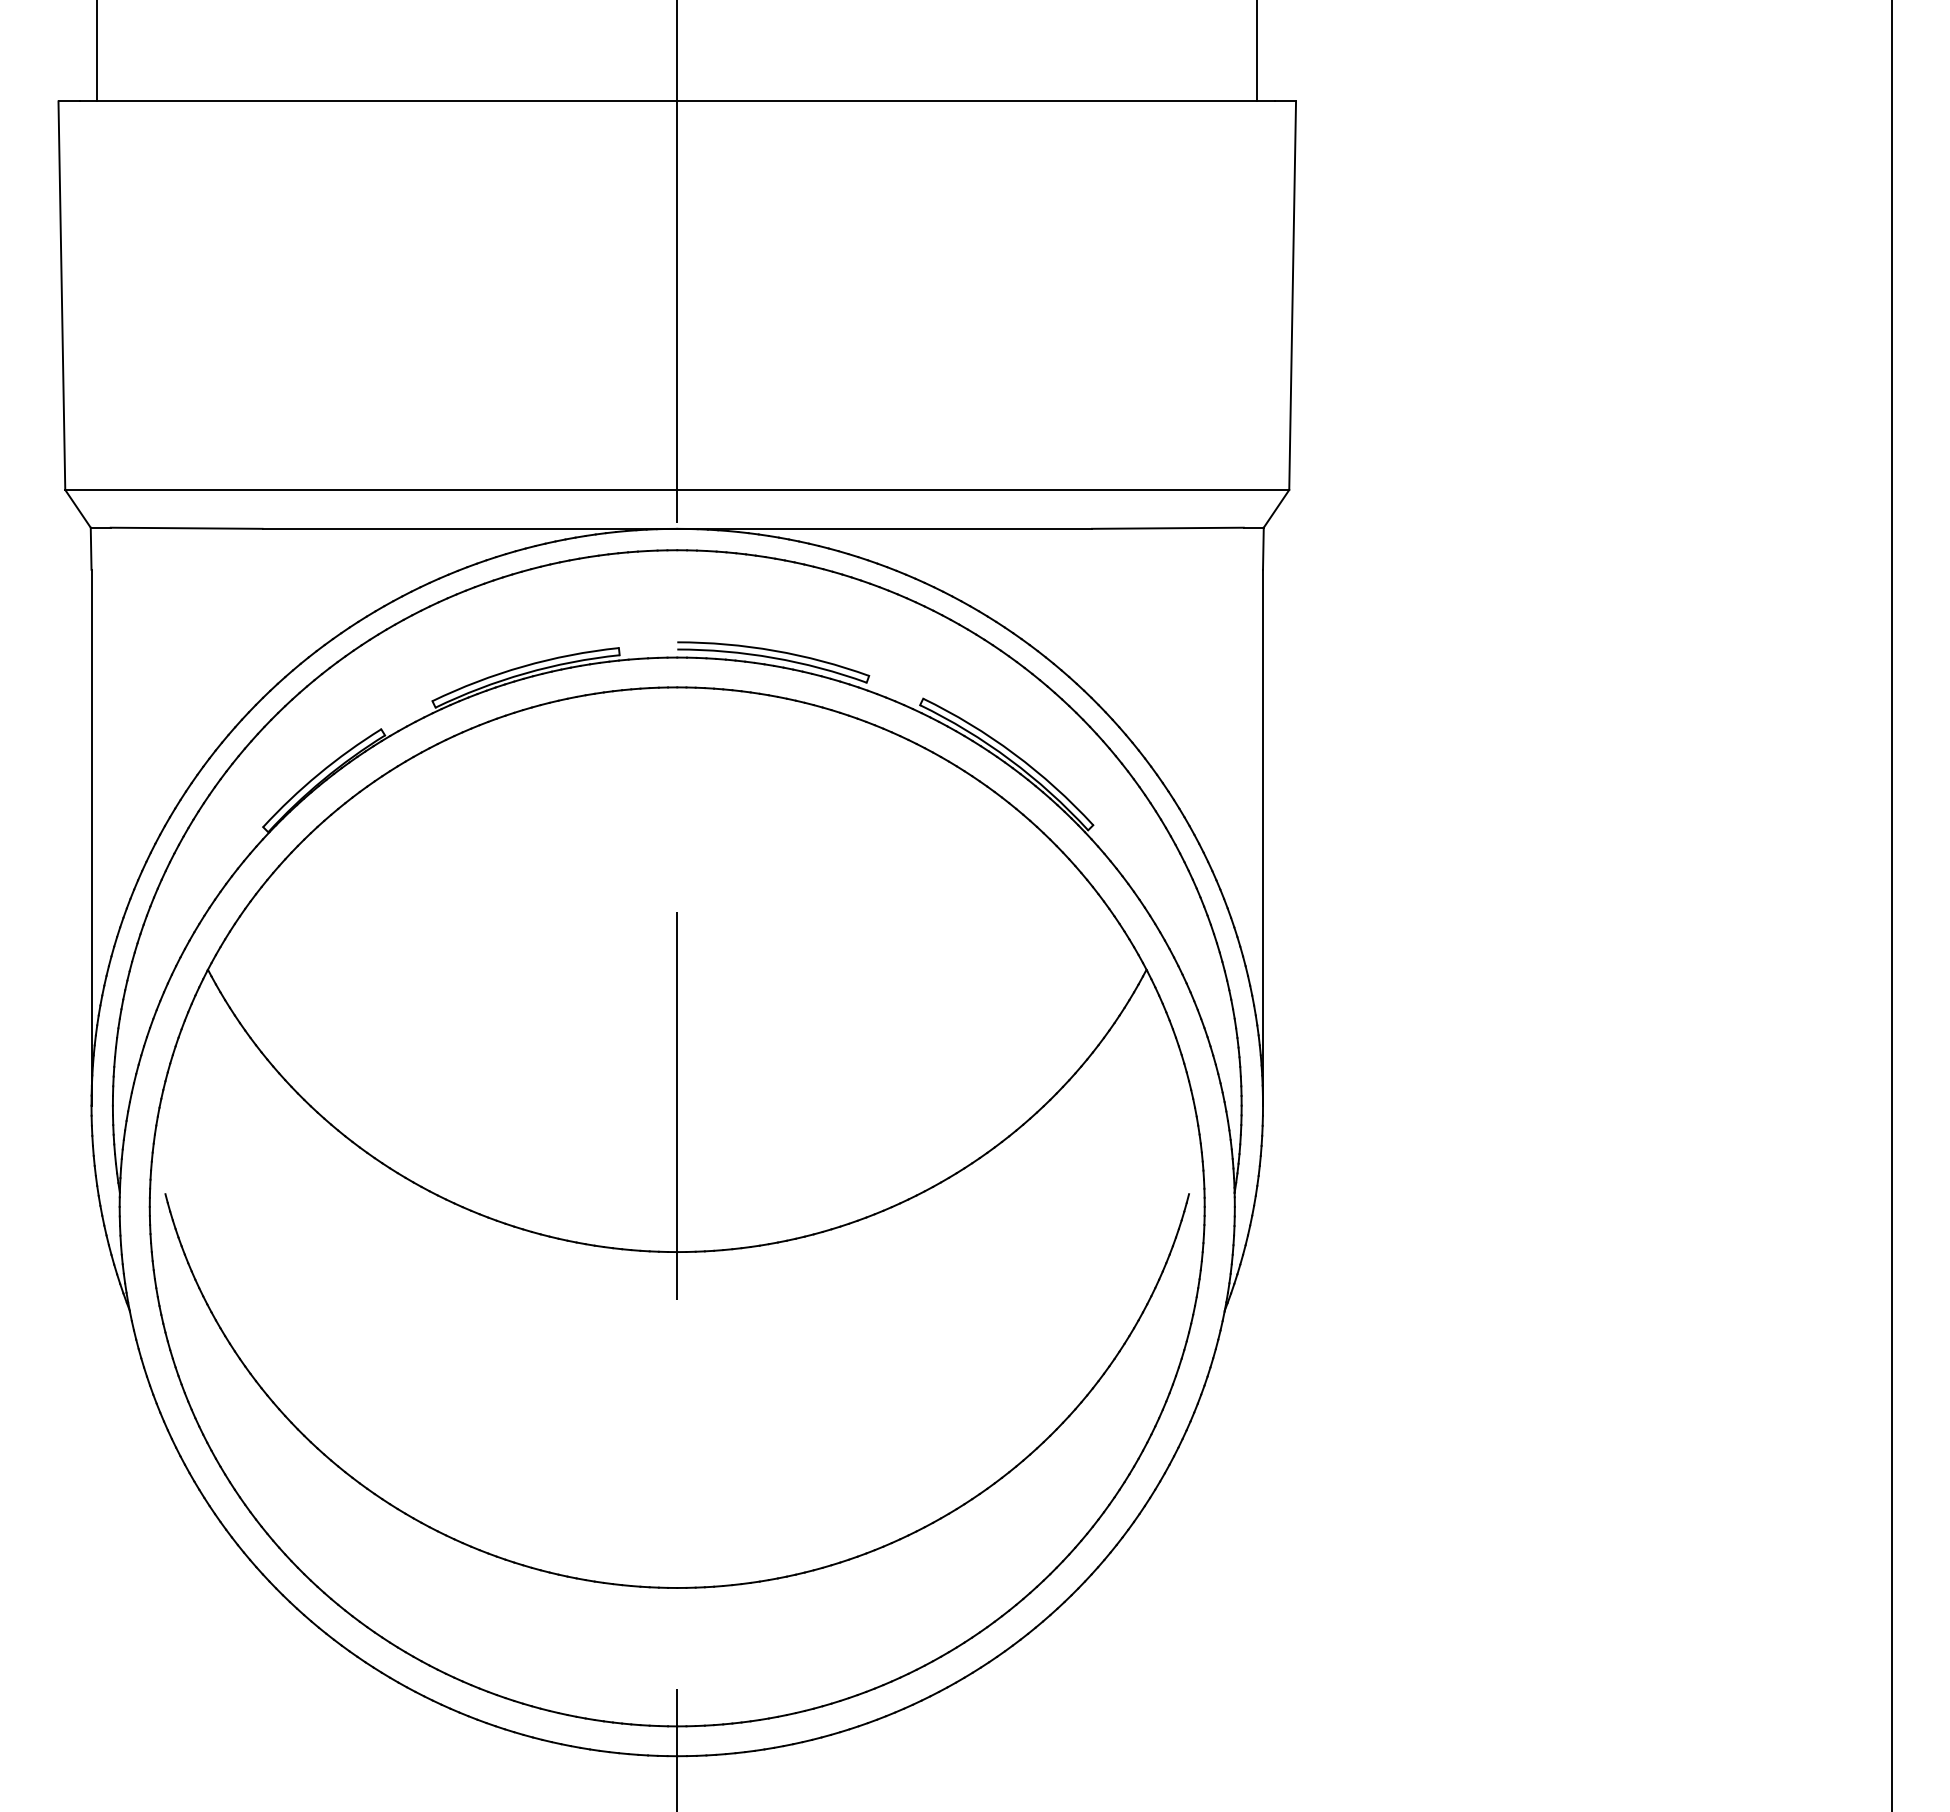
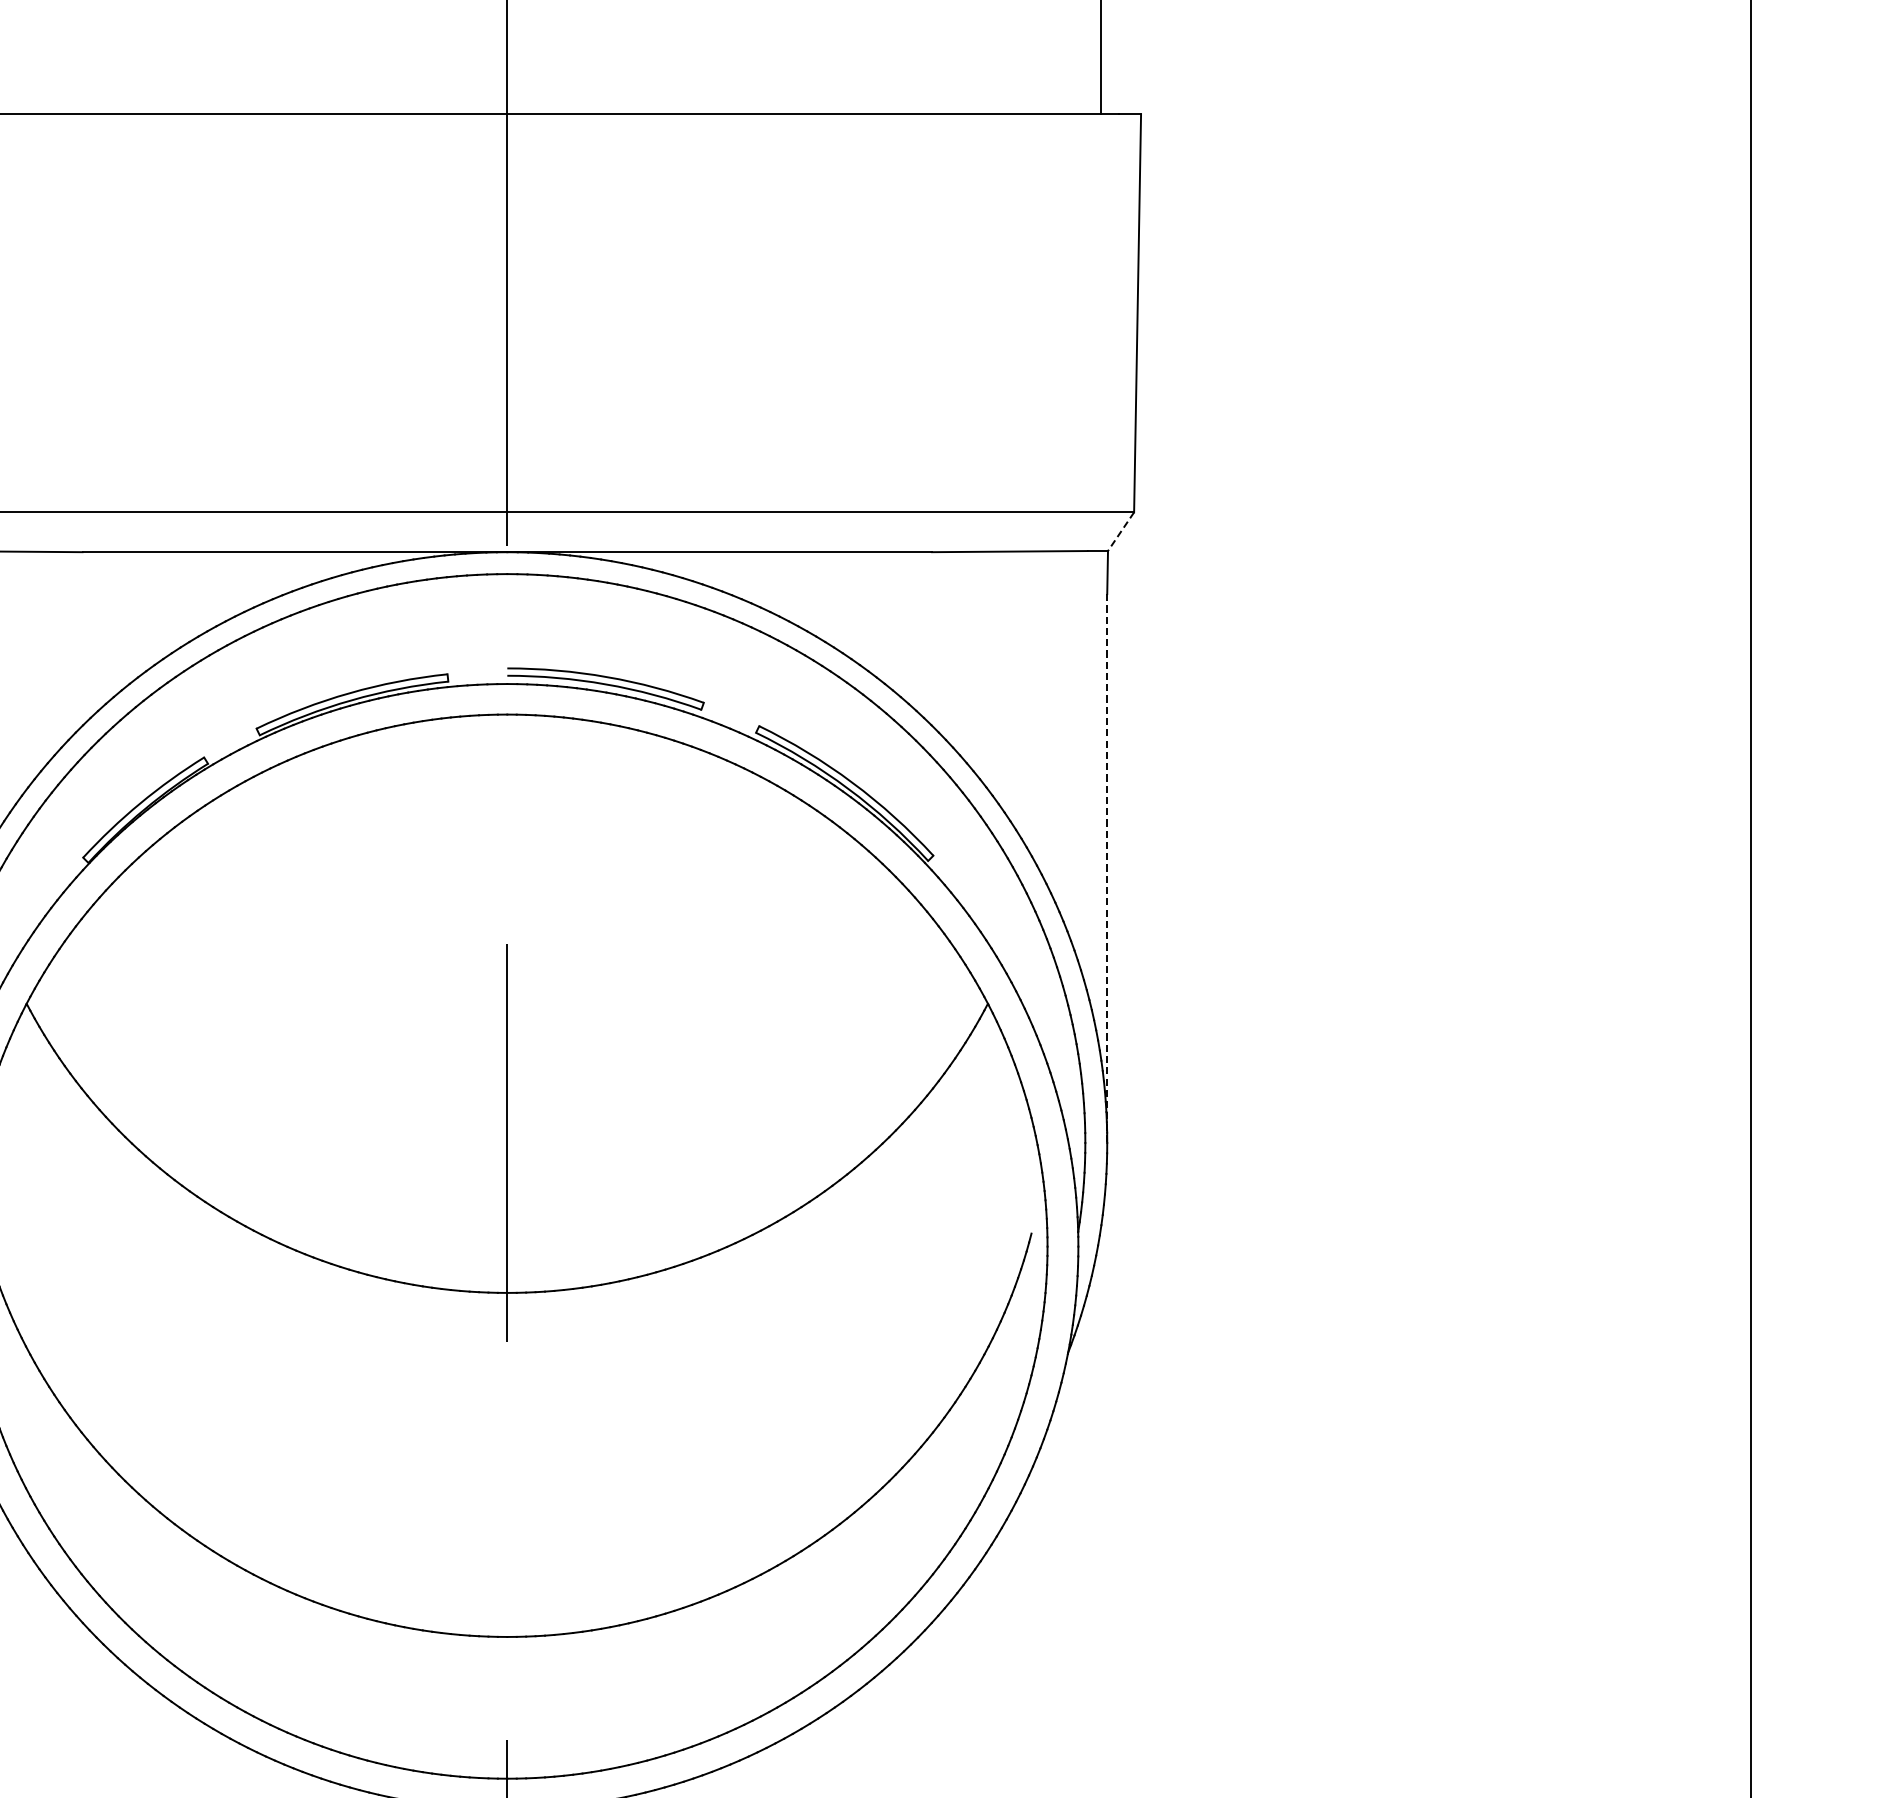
line: (1276, 508) -> (1121, 531), solid -> dashed
line: (1263, 837) -> (1107, 868), solid -> dashed

